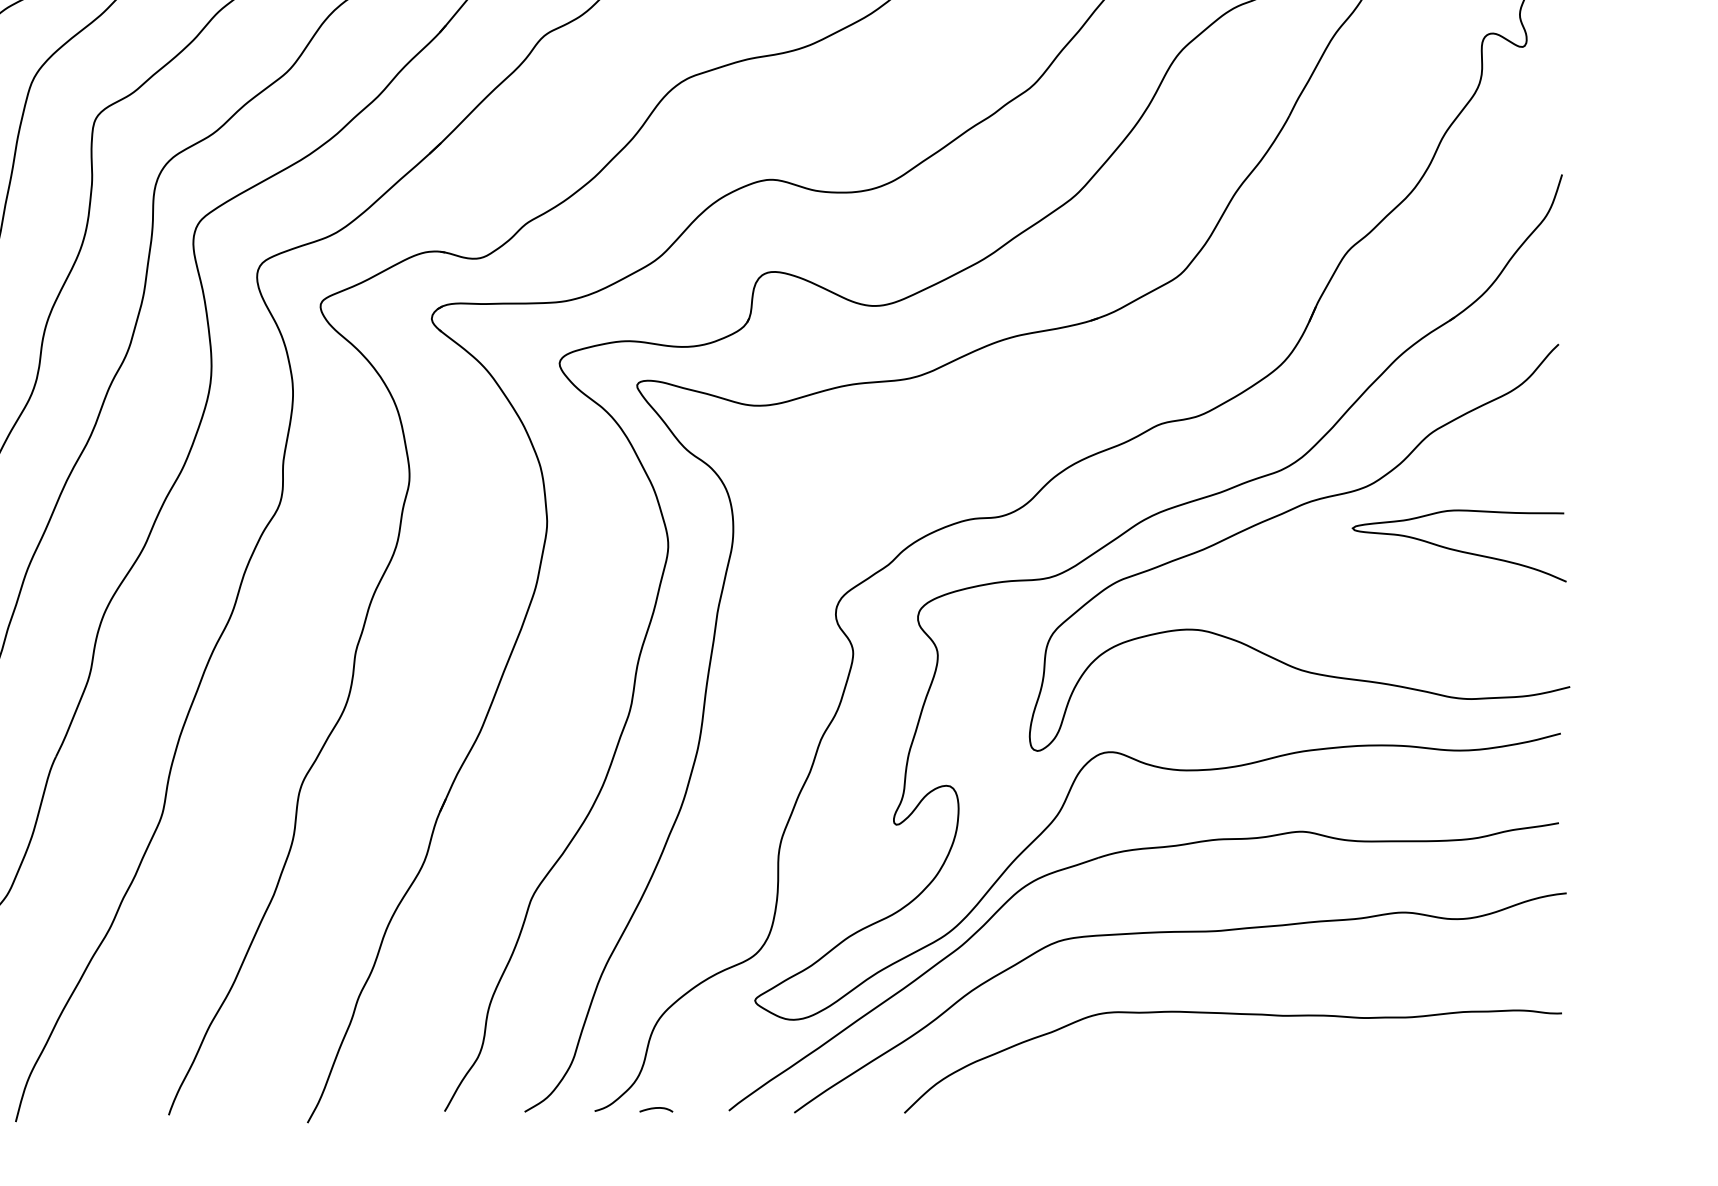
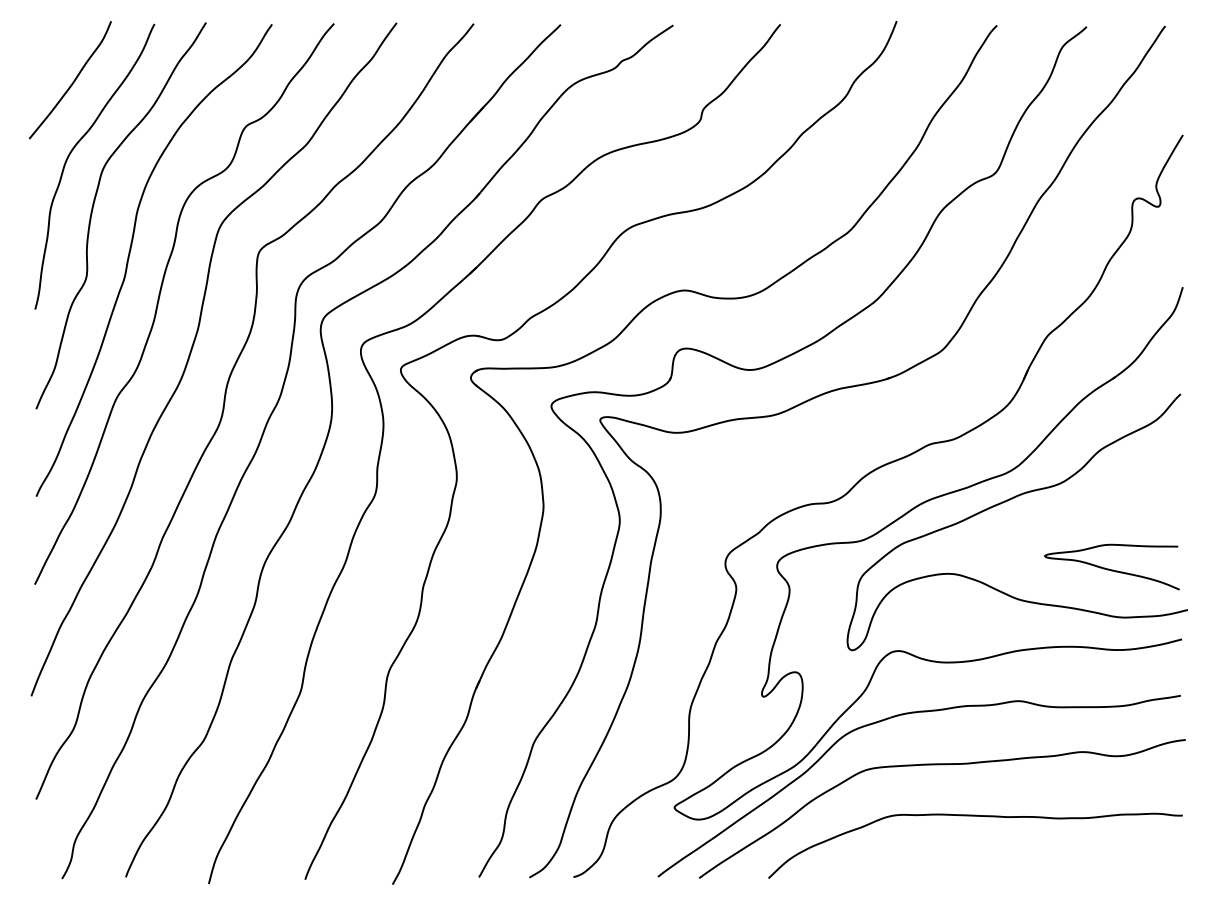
curve: (1455, 548) -> (1109, 568), moved
curve: (655, 1110) -> (611, 876), removed

